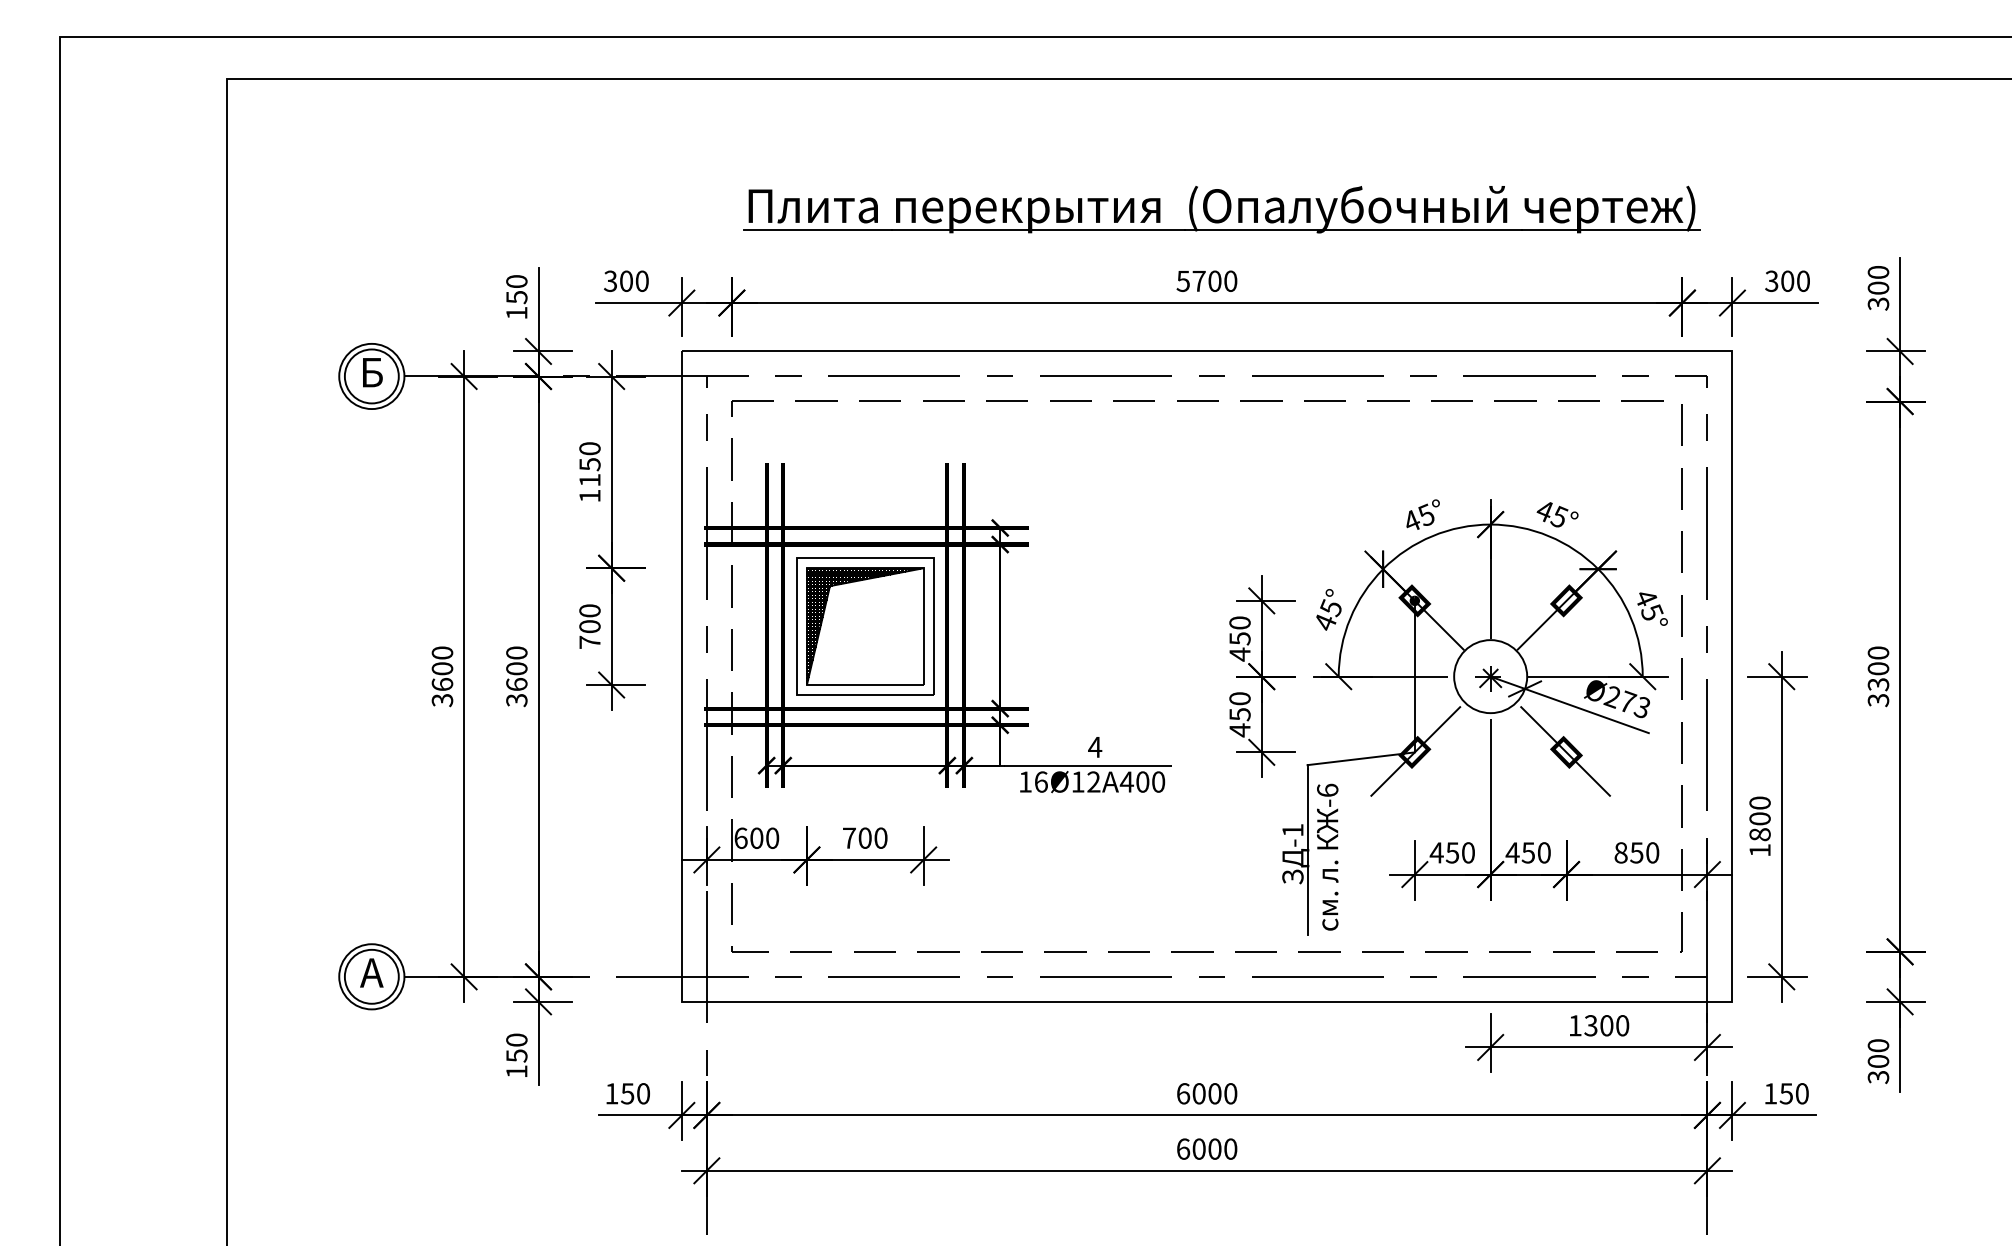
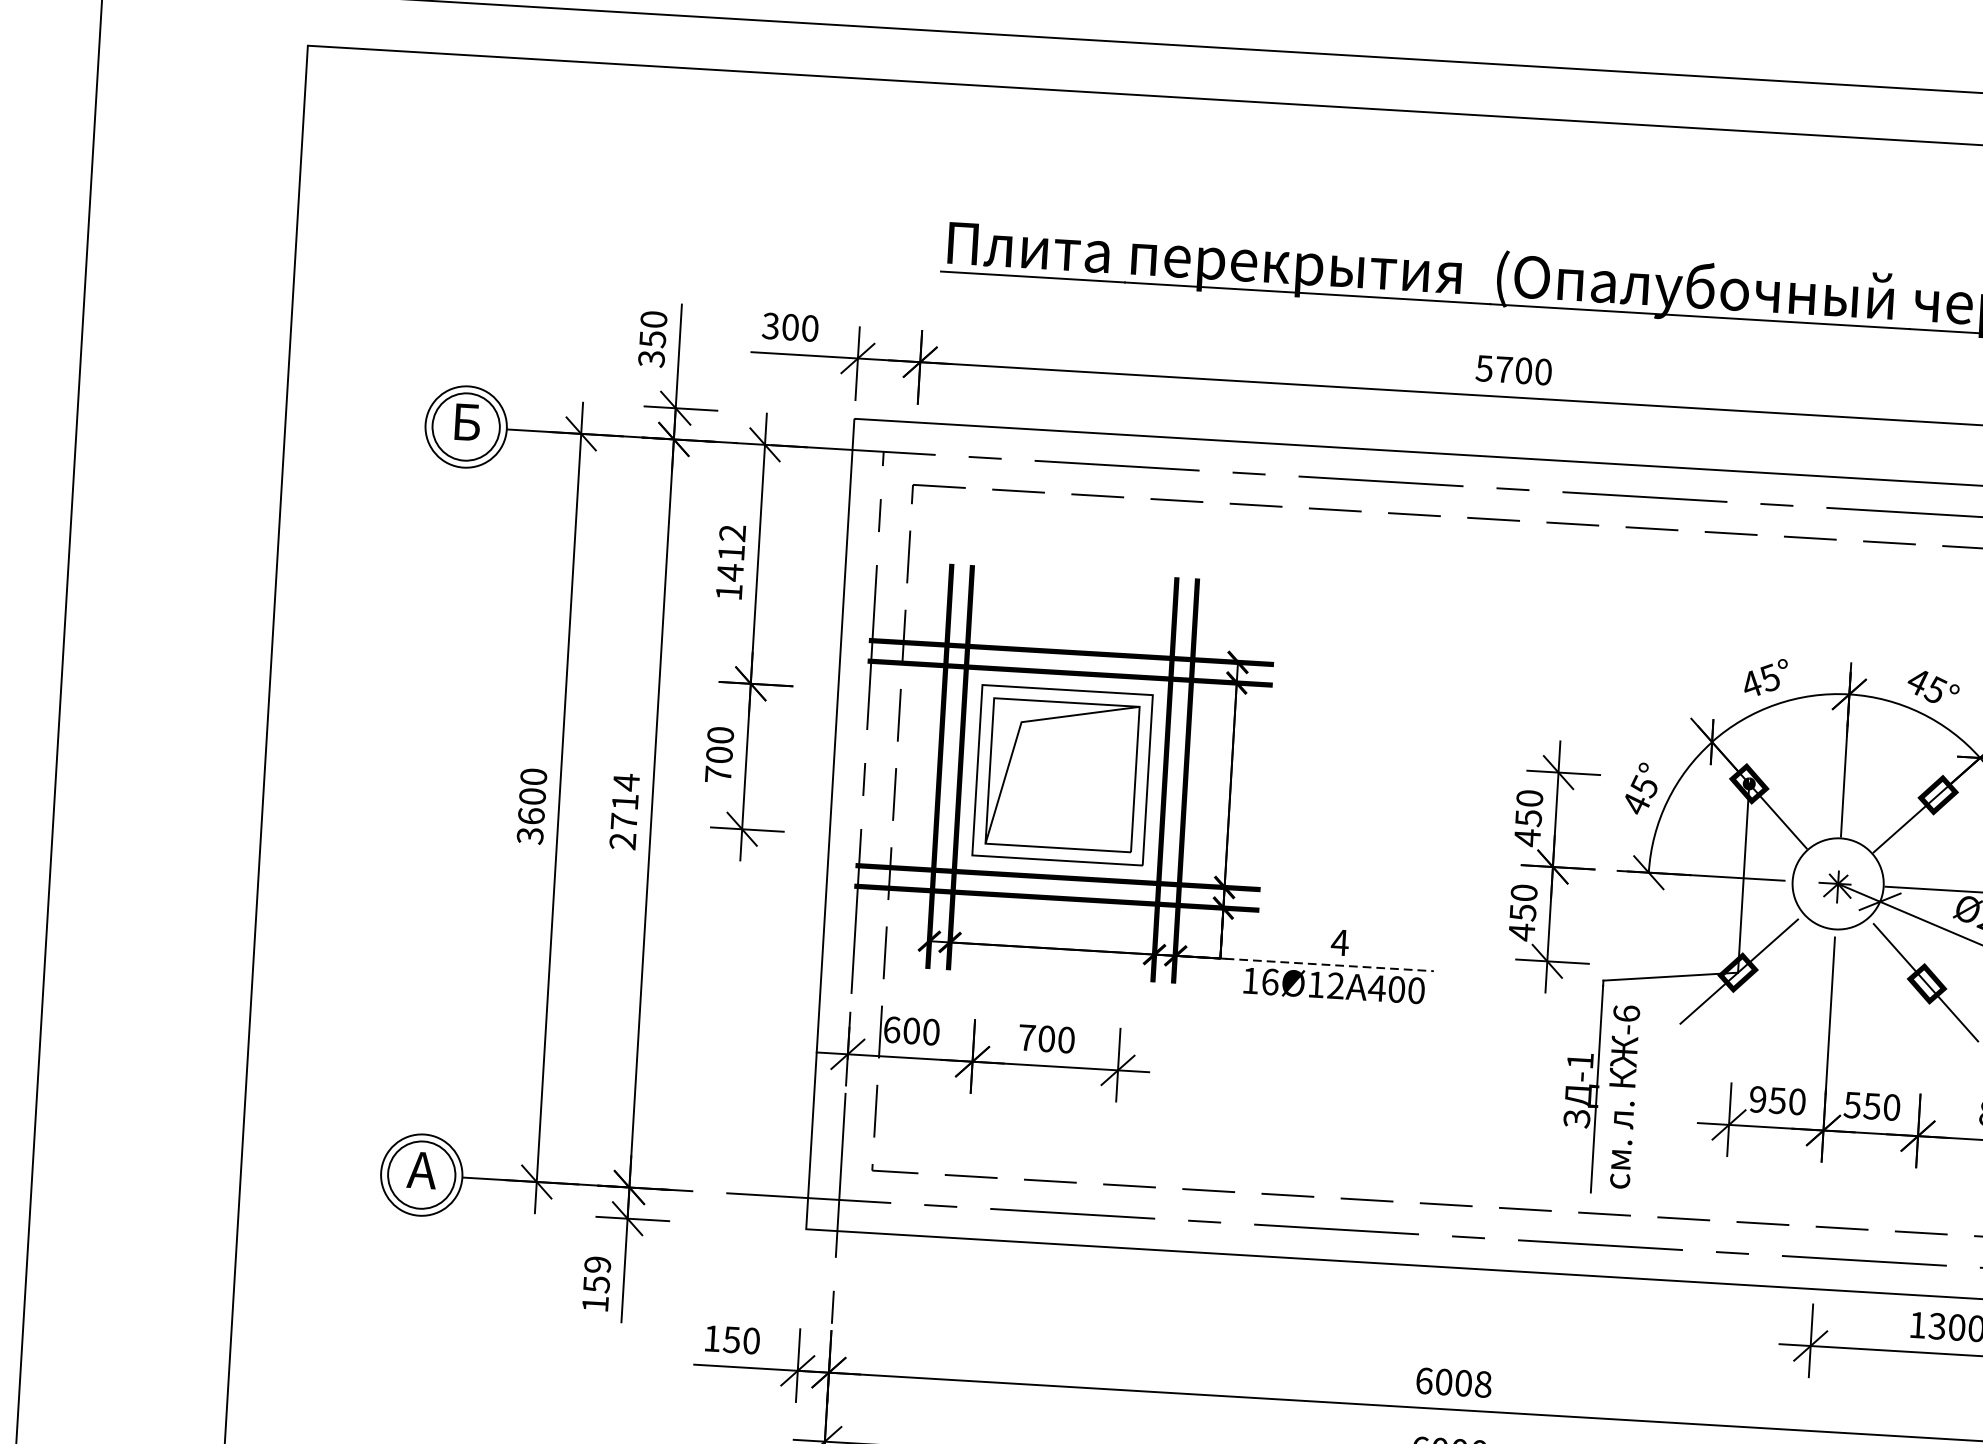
text: (516, 312) -> (651, 358), 150 -> 350
text: (589, 464) -> (730, 552), 1150 -> 1412
hatch: (864, 626) -> (1061, 775), removed
text: (516, 676) -> (624, 811), 3600 -> 2714
line: (1087, 765) -> (1329, 964), solid -> dashed
text: (1436, 852) -> (1757, 1099), 450 -> 950
text: (1512, 852) -> (1852, 1104), 450 -> 550
text: (516, 1039) -> (597, 1263), 150 -> 159
text: (1230, 1093) -> (1483, 1384), 6000 -> 6008

